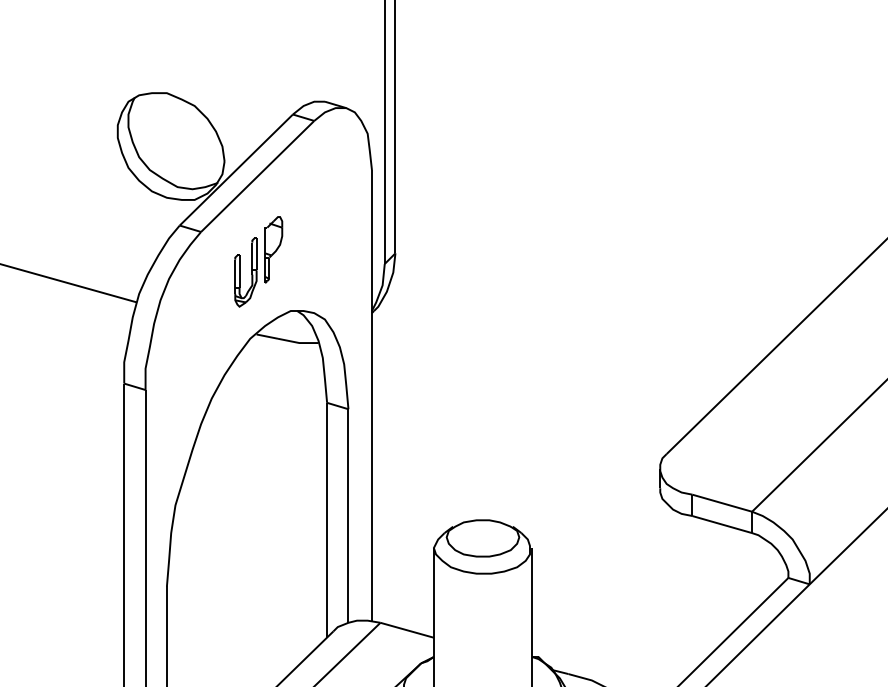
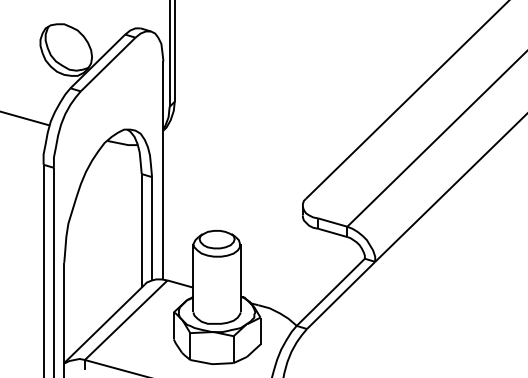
part: (258, 261) -> (108, 105), removed

